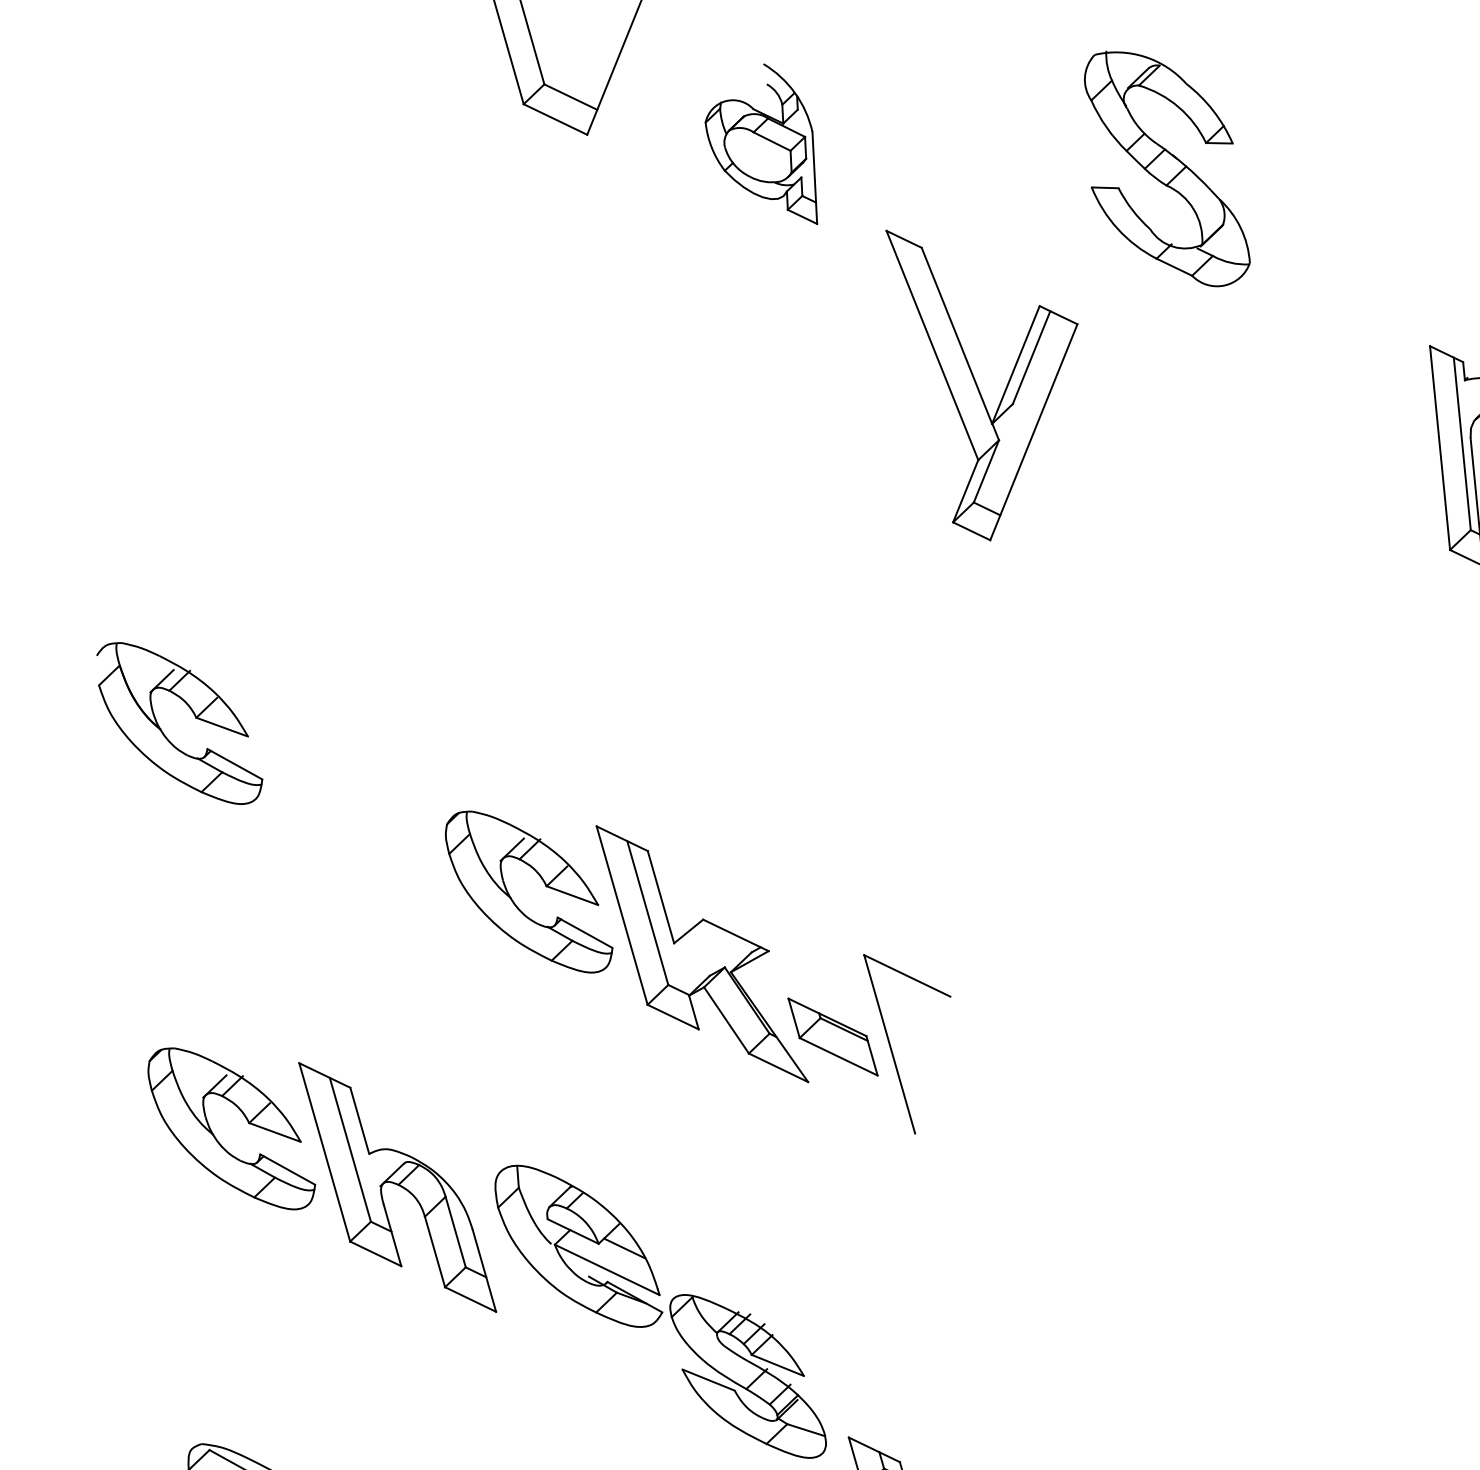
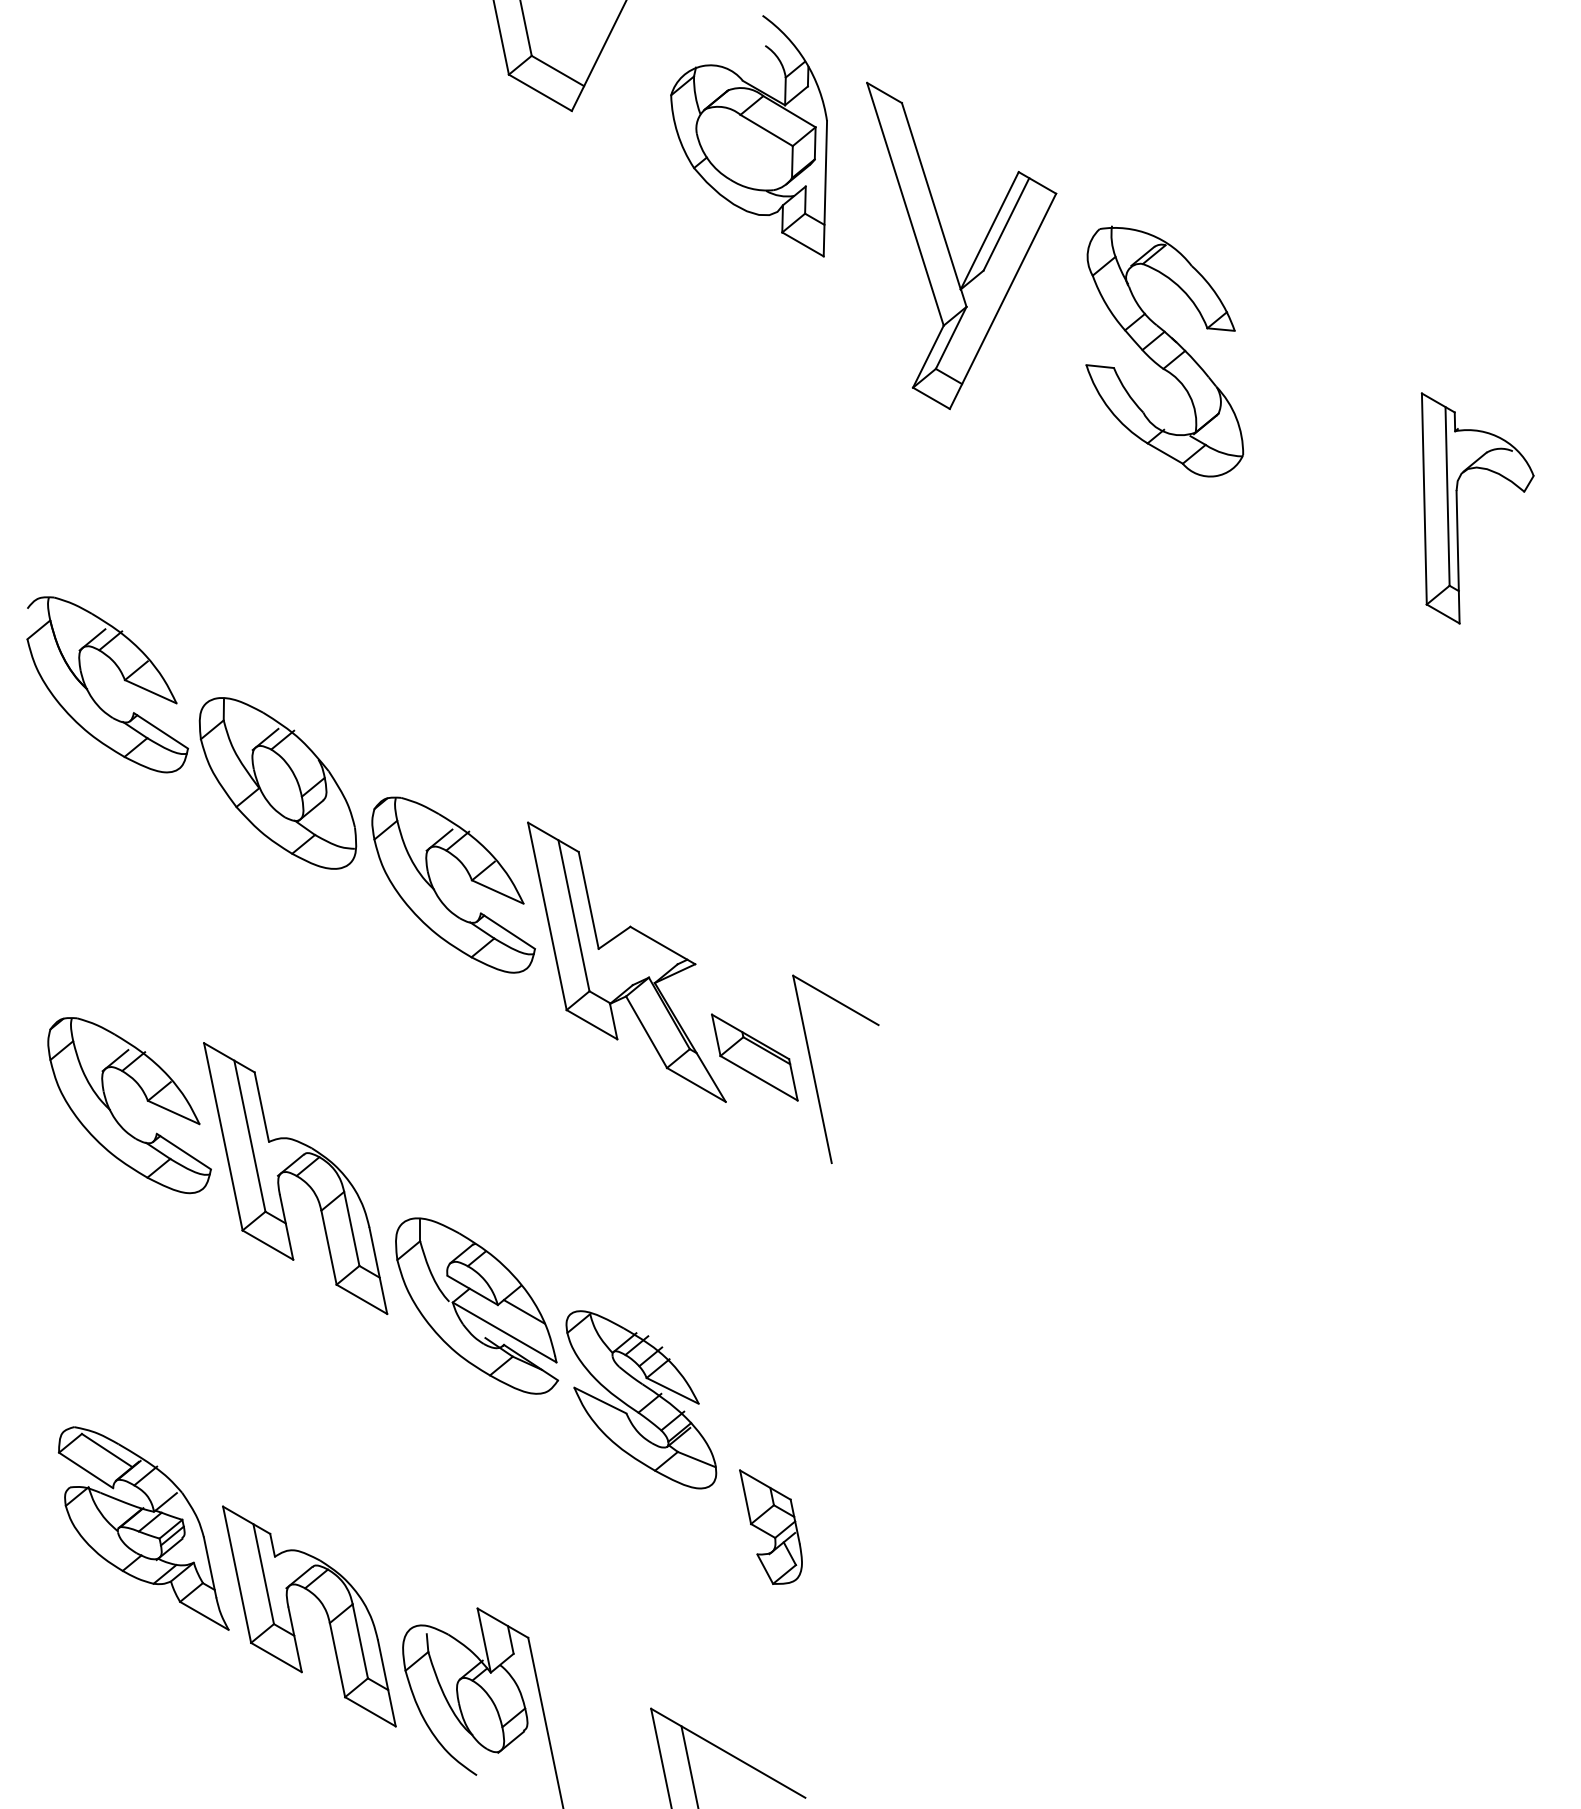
part: (759, 146) -> (748, 136), size x1.43
part: (1166, 168) -> (1164, 351), moved
part: (978, 386) -> (949, 249), moved
part: (351, 806) -> (277, 783), added
part: (578, 1245) -> (477, 1305), moved

